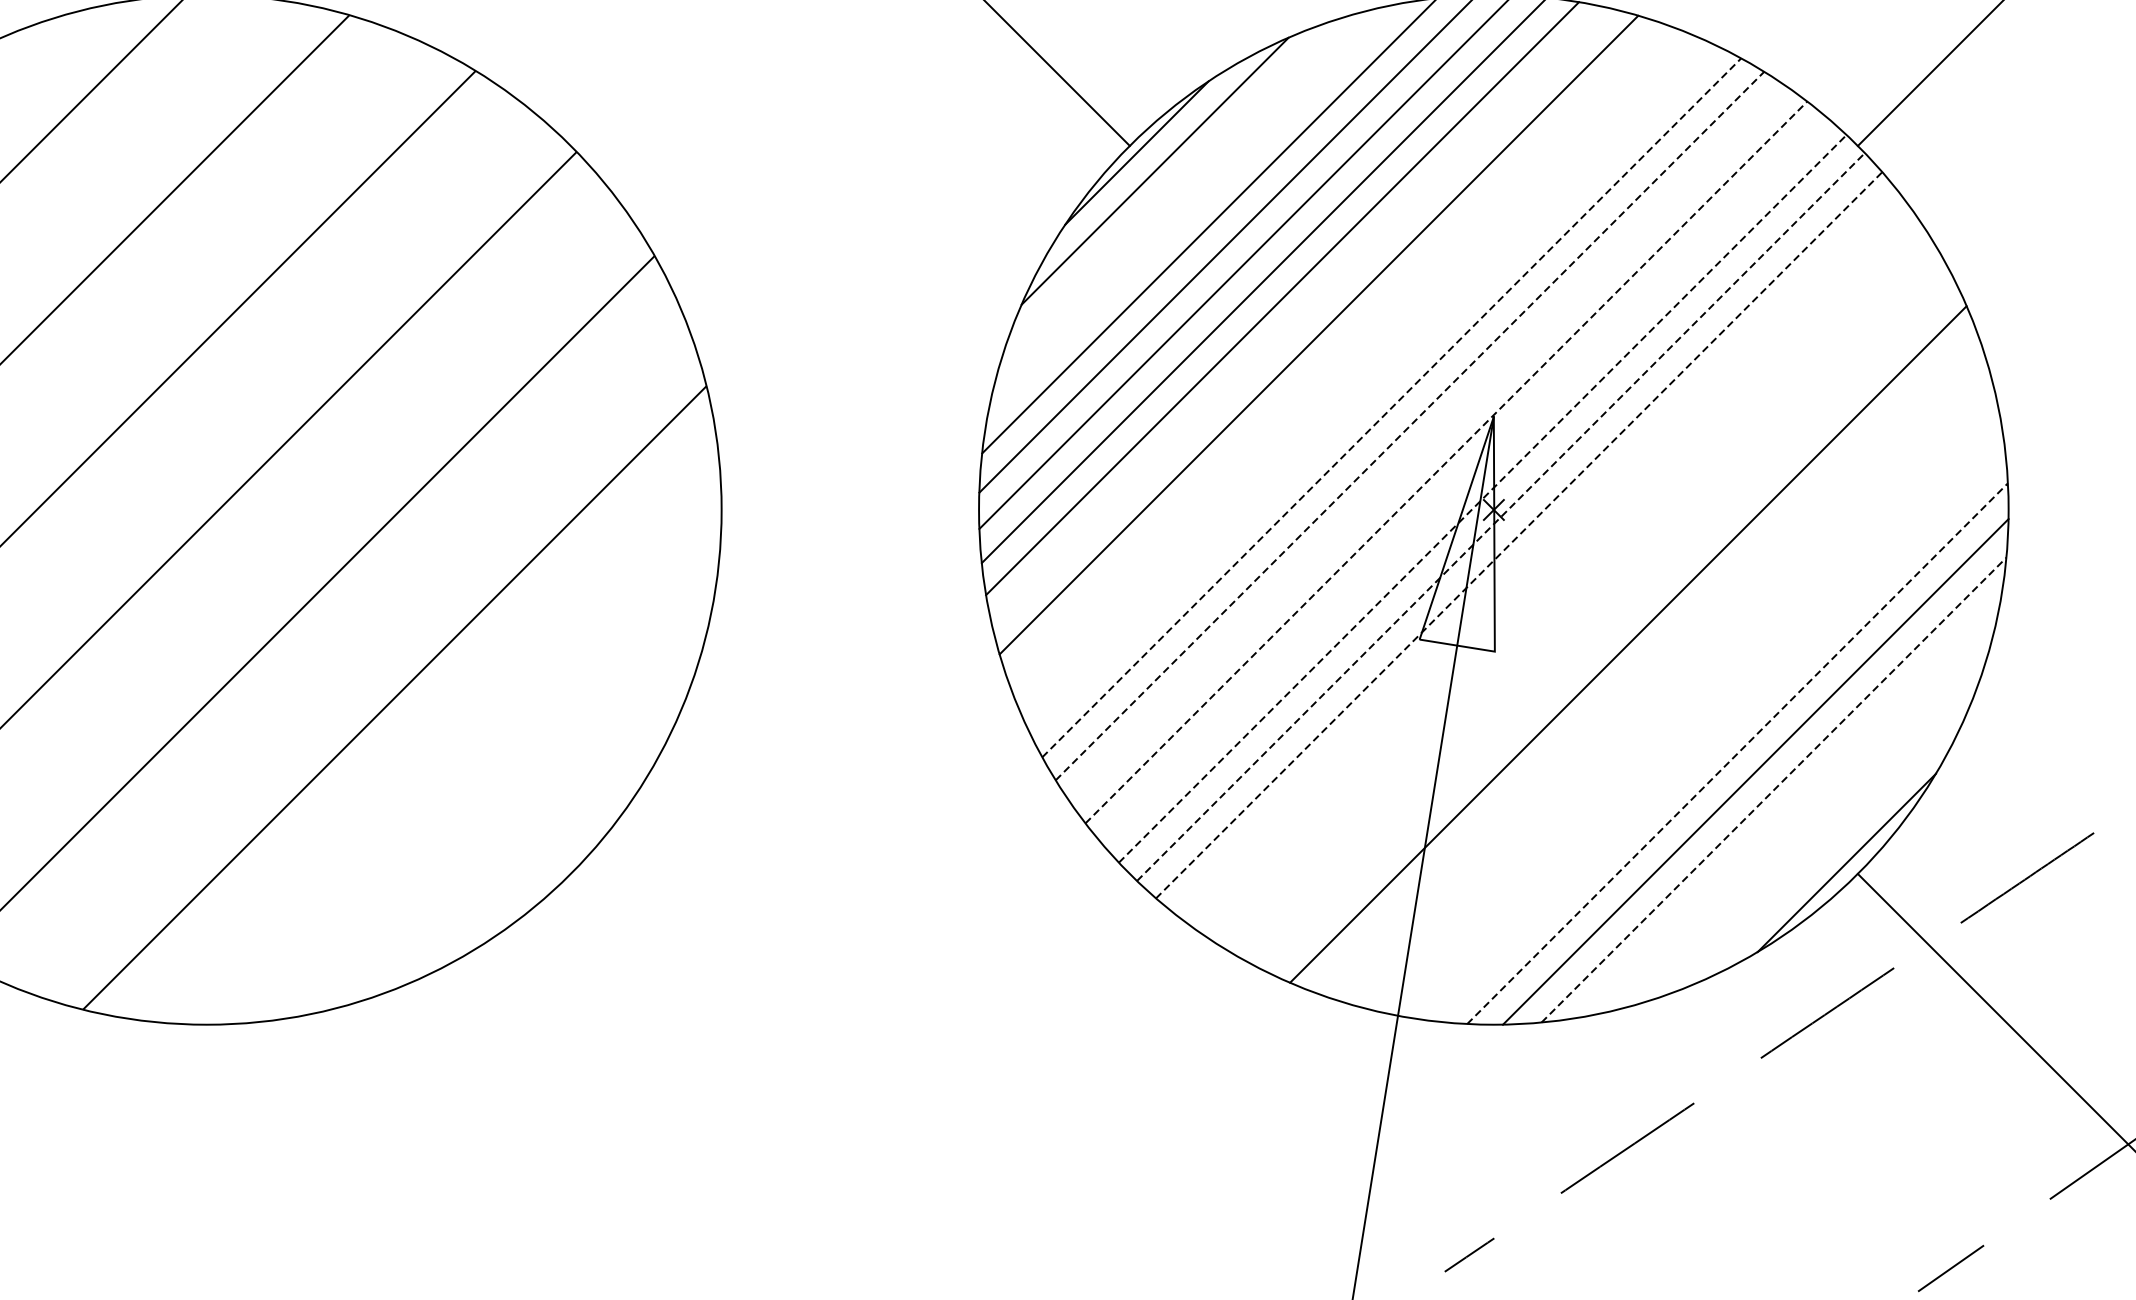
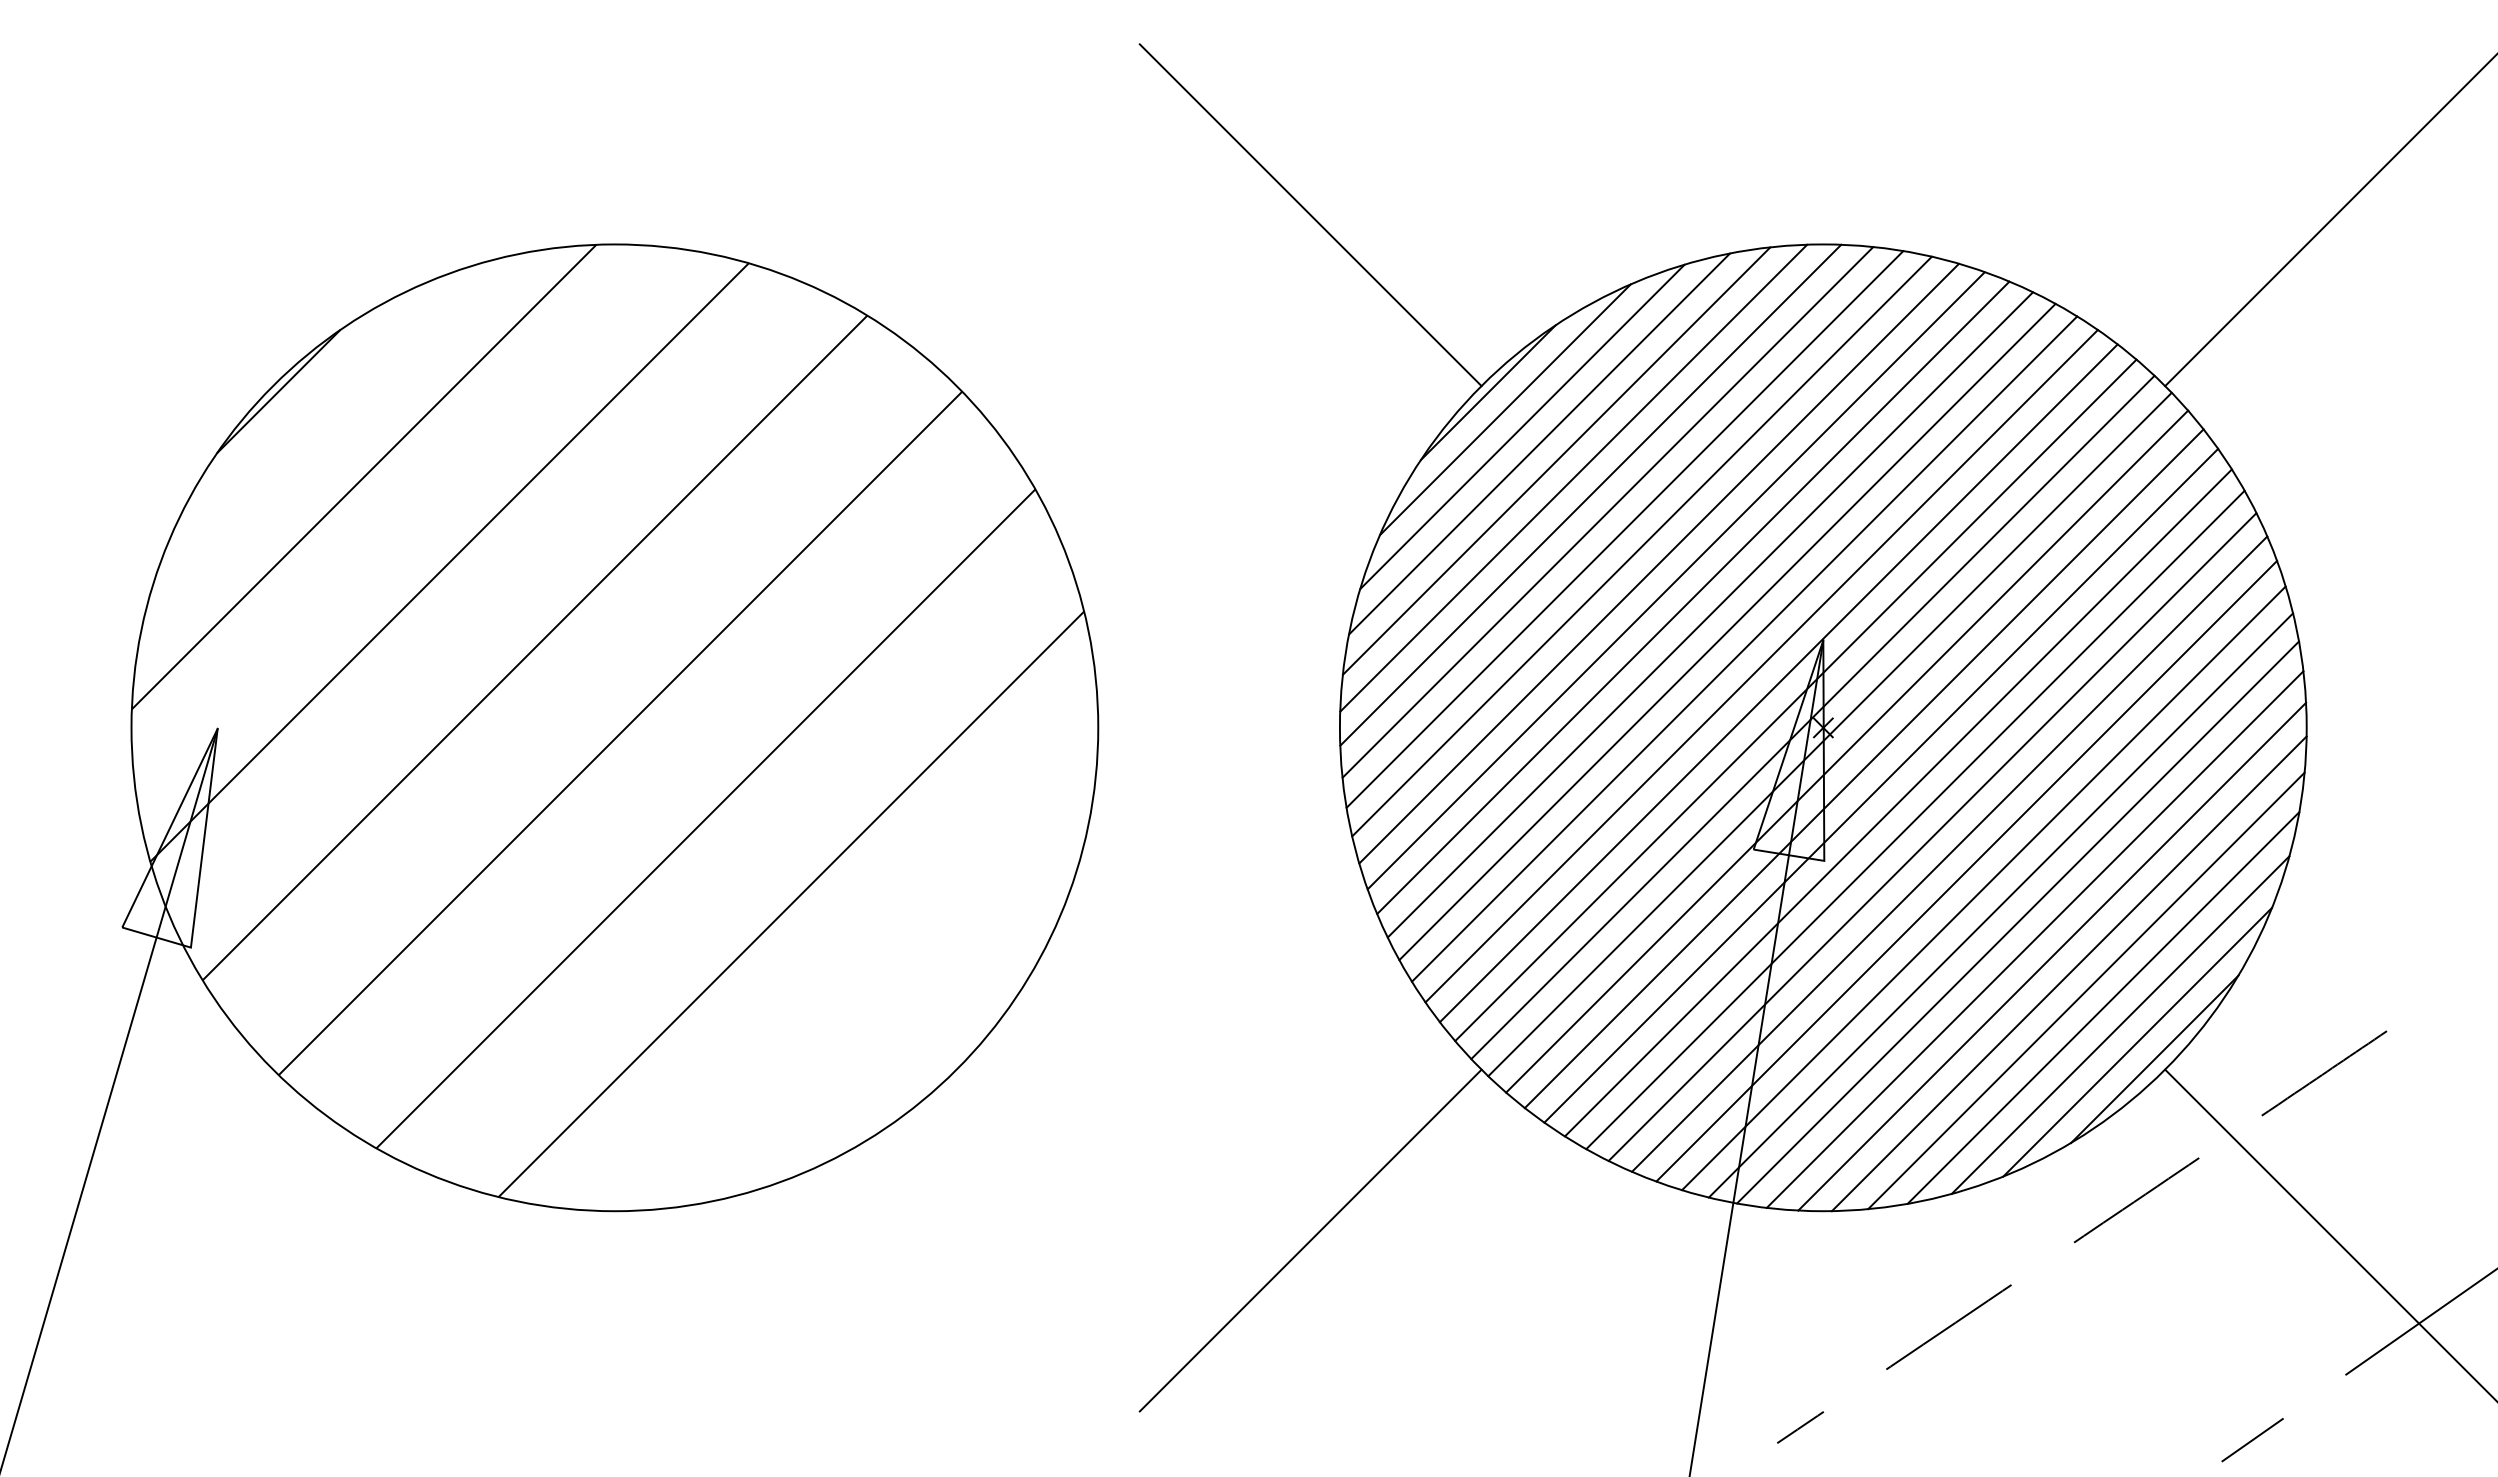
line: (1173, 189) -> (1522, 426), added
line: (1191, 207) -> (1539, 443), added
line: (1300, 316) -> (1641, 546), added
line: (1336, 353) -> (1675, 580), added
line: (1355, 371) -> (1693, 597), added
line: (1373, 389) -> (1710, 614), added
line: (1391, 408) -> (1727, 632), dashed -> solid
line: (1409, 425) -> (1744, 648), dashed -> solid
line: (1427, 444) -> (1761, 666), added
line: (1447, 461) -> (1779, 682), dashed -> solid
line: (1464, 480) -> (1795, 700), added
line: (1483, 498) -> (1813, 717), dashed -> solid
line: (1501, 517) -> (1830, 734), dashed -> solid
line: (1519, 535) -> (1847, 751), dashed -> solid
line: (1536, 553) -> (1863, 768), added
line: (1555, 571) -> (1881, 785), added
line: (1572, 589) -> (1897, 802), added
line: (1591, 607) -> (1915, 819), added
line: (1610, 625) -> (1932, 836), added
line: (1646, 661) -> (1966, 870), added
line: (1664, 681) -> (1983, 888), added
line: (1682, 699) -> (2000, 905), added
line: (1700, 717) -> (2017, 922), added
line: (1718, 735) -> (2034, 939), added
line: (1737, 753) -> (2052, 956), dashed -> solid
line: (1774, 789) -> (2086, 990), dashed -> solid
line: (1792, 807) -> (2103, 1007), added
line: (1810, 825) -> (2120, 1024), added
line: (1828, 843) -> (2137, 1041), added
line: (947, 1055) -> (1310, 1240), added

